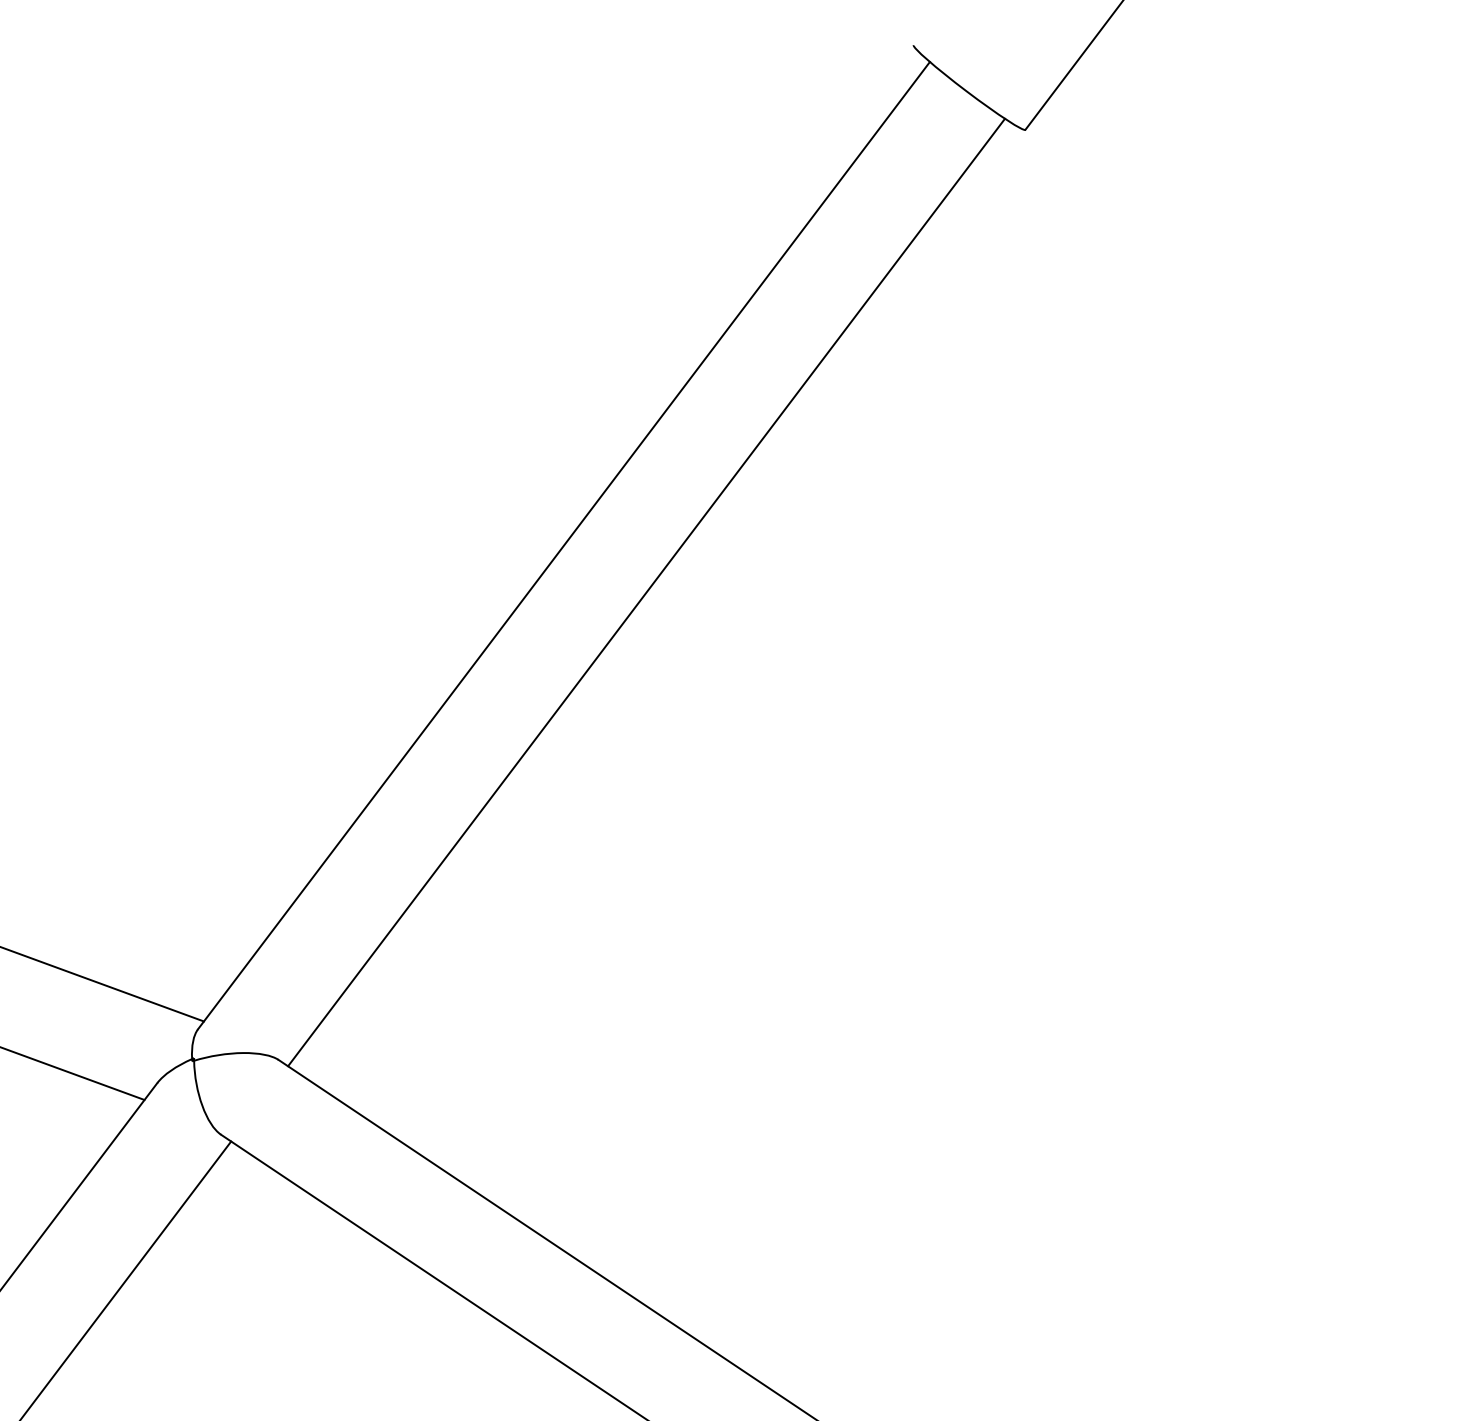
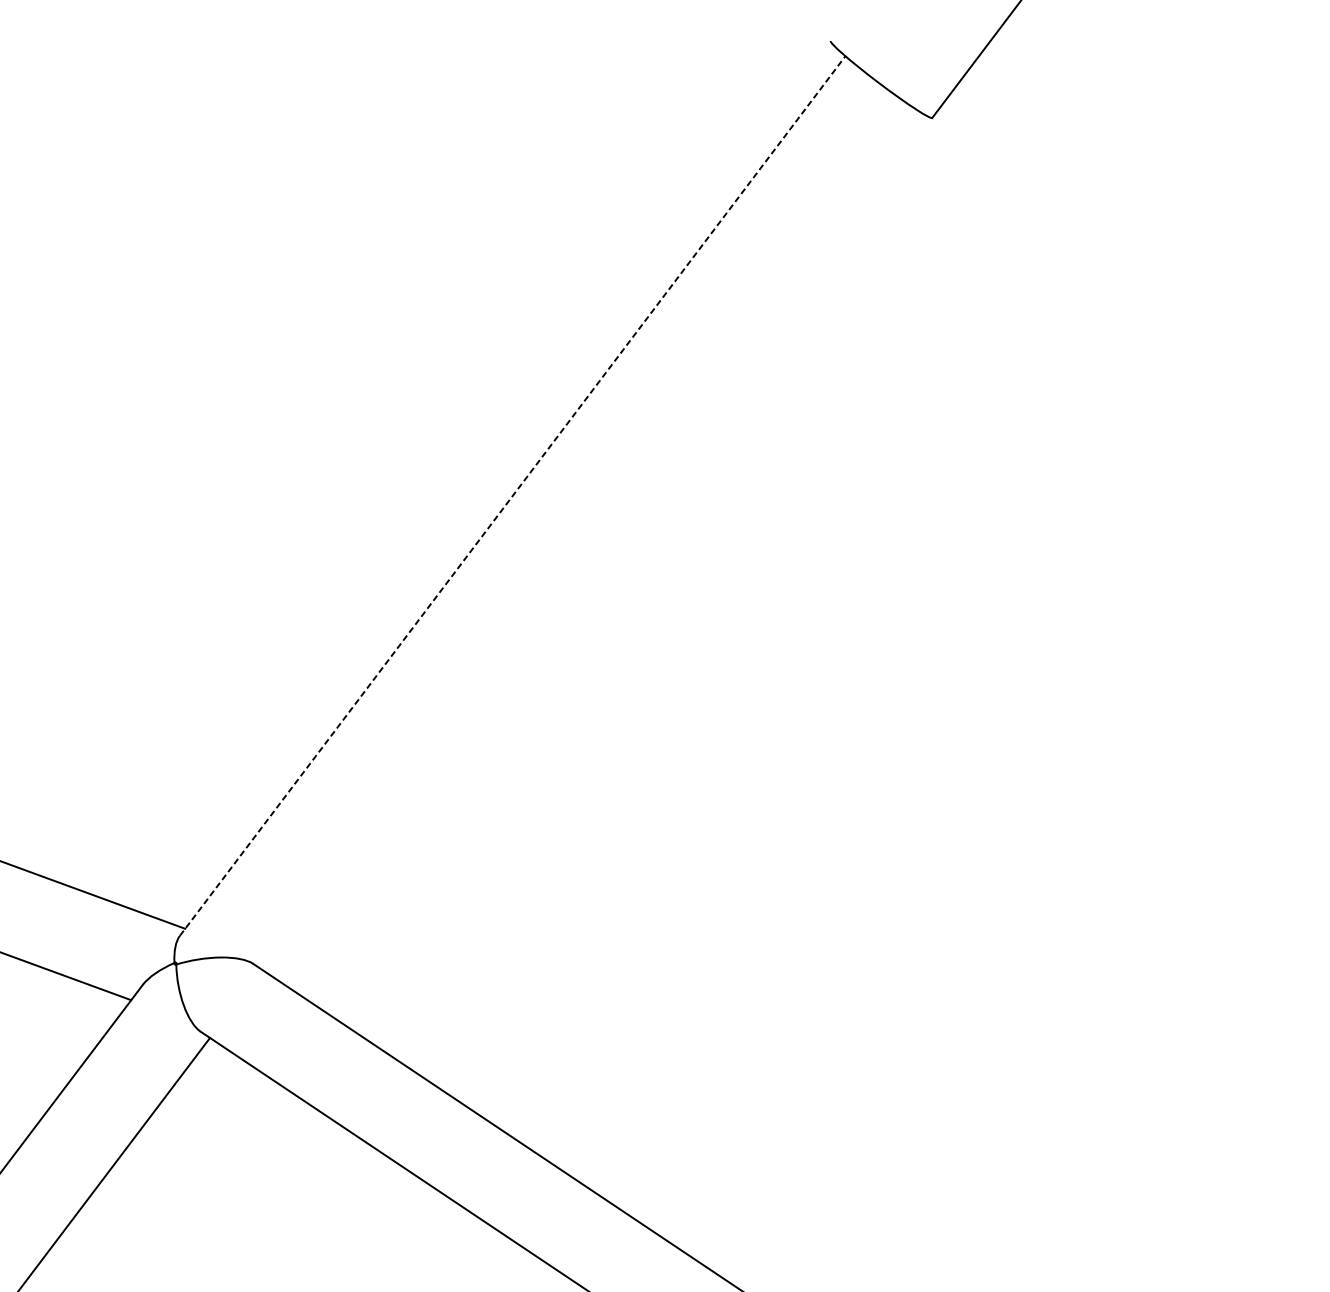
line: (564, 545) -> (513, 495), solid -> dashed
line: (646, 592) -> (587, 538), removed

